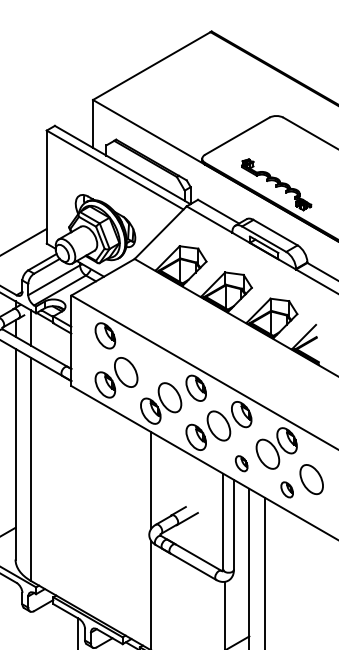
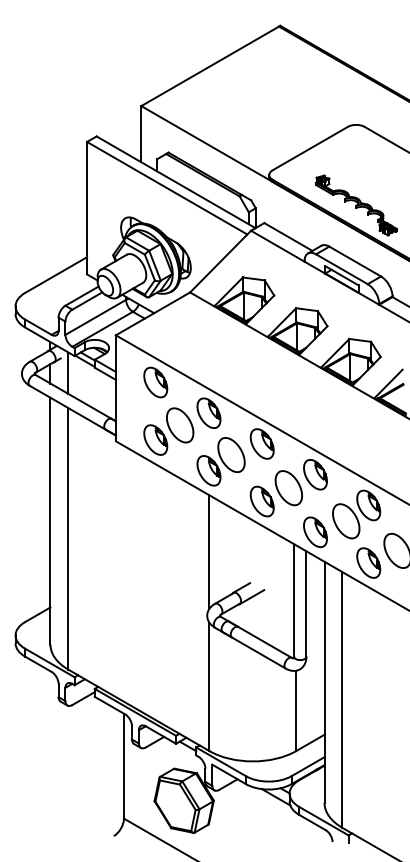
part: (150, 361) -> (208, 412), added
part: (241, 463) -> (315, 532), size x1.67
part: (286, 489) -> (368, 562), size x1.67

